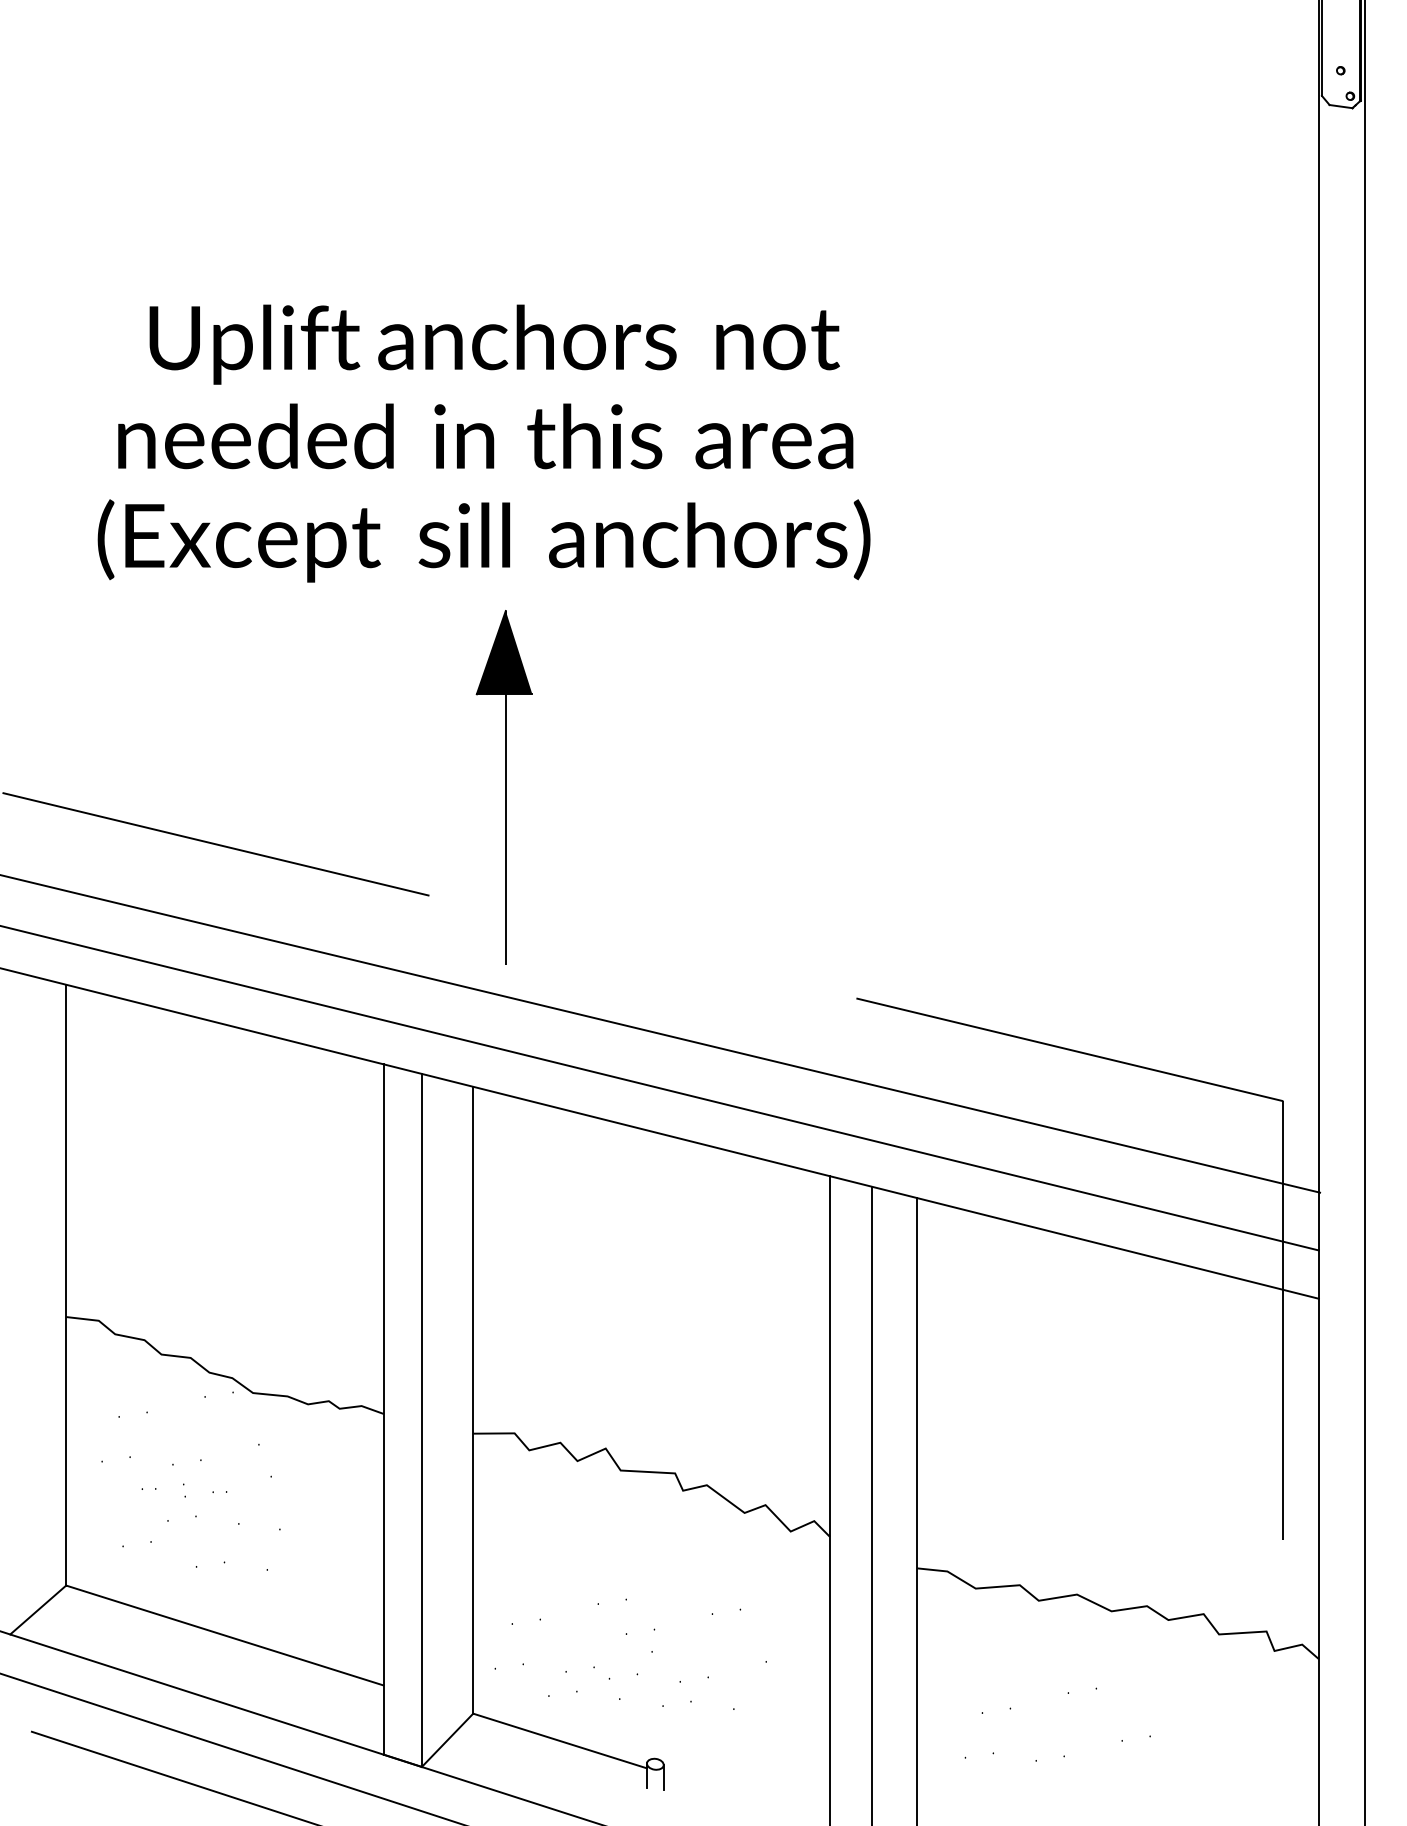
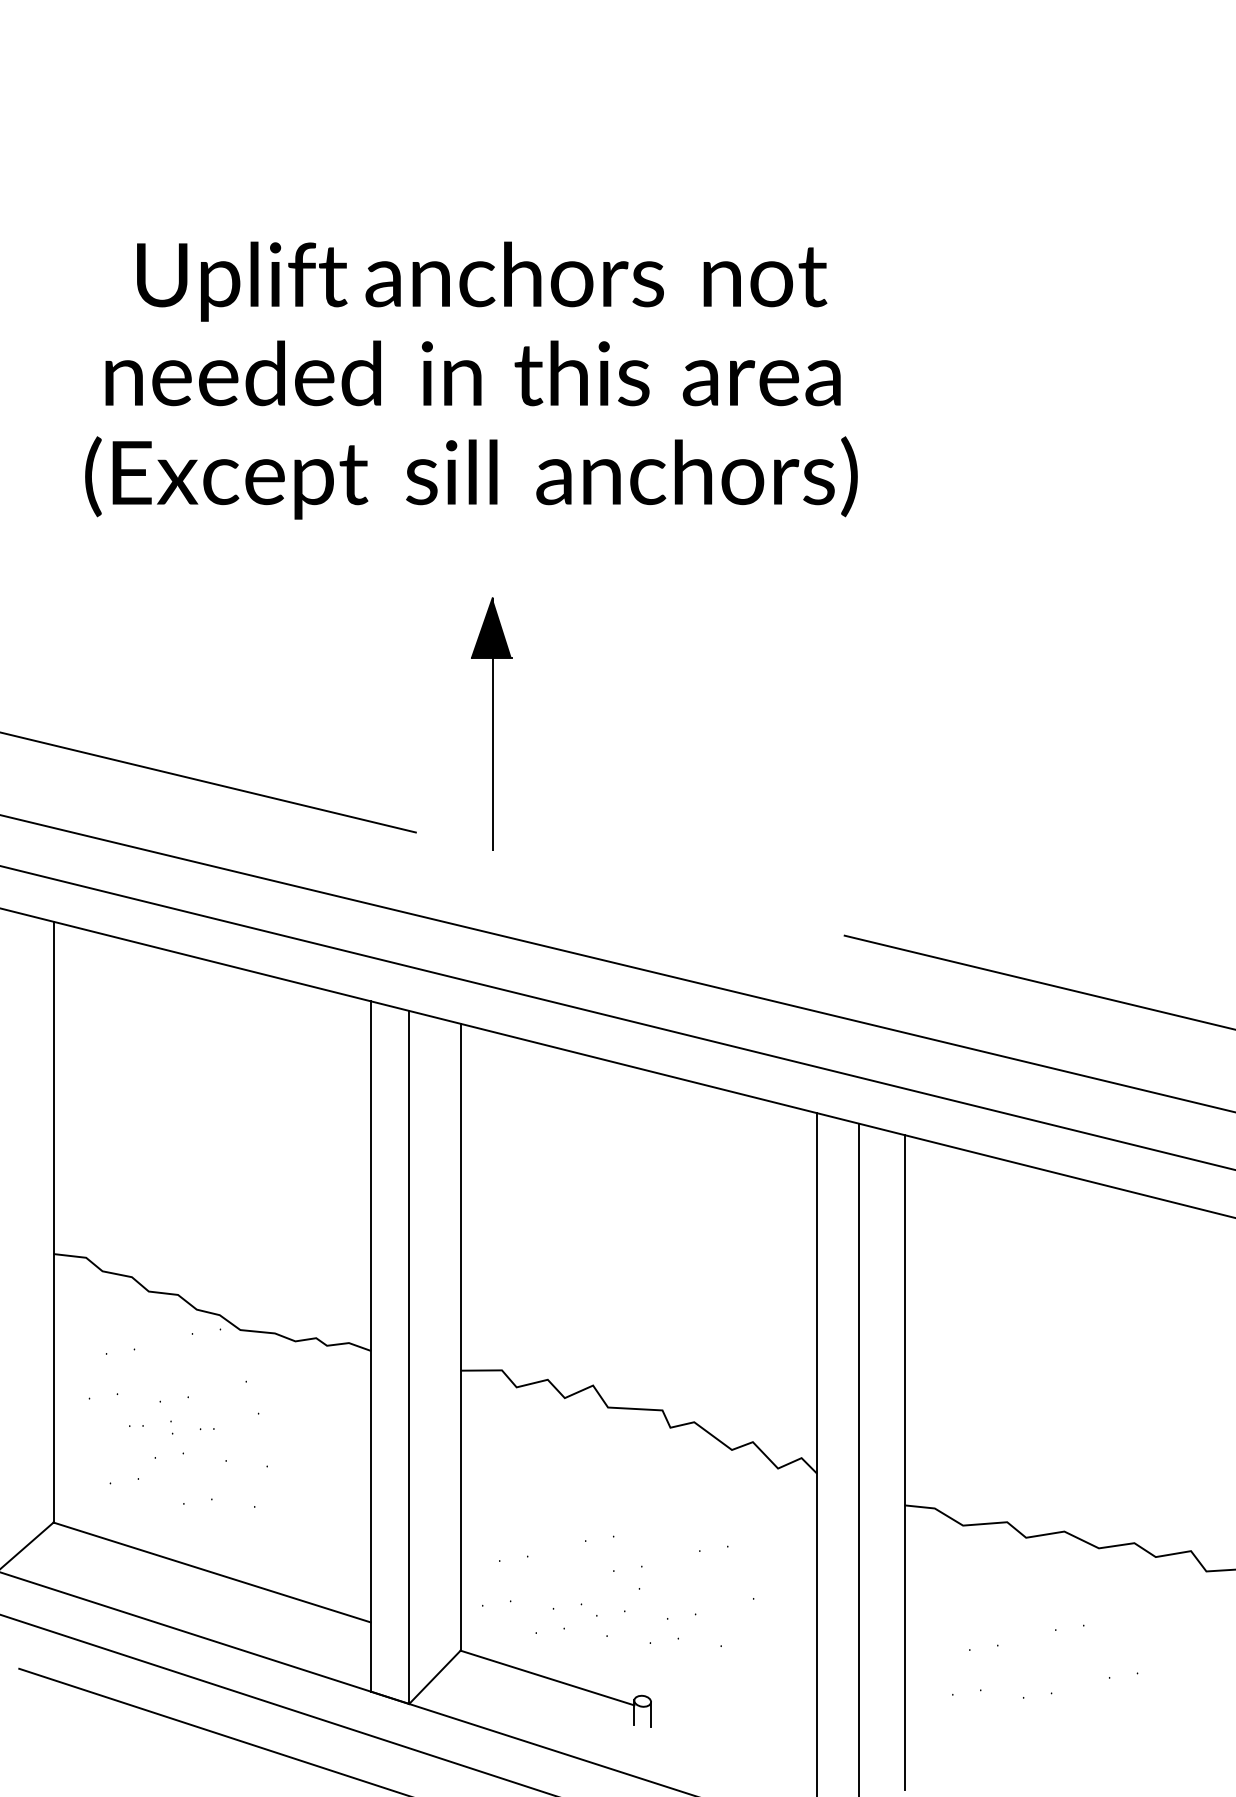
part: (503, 786) -> (490, 723), size x0.71

